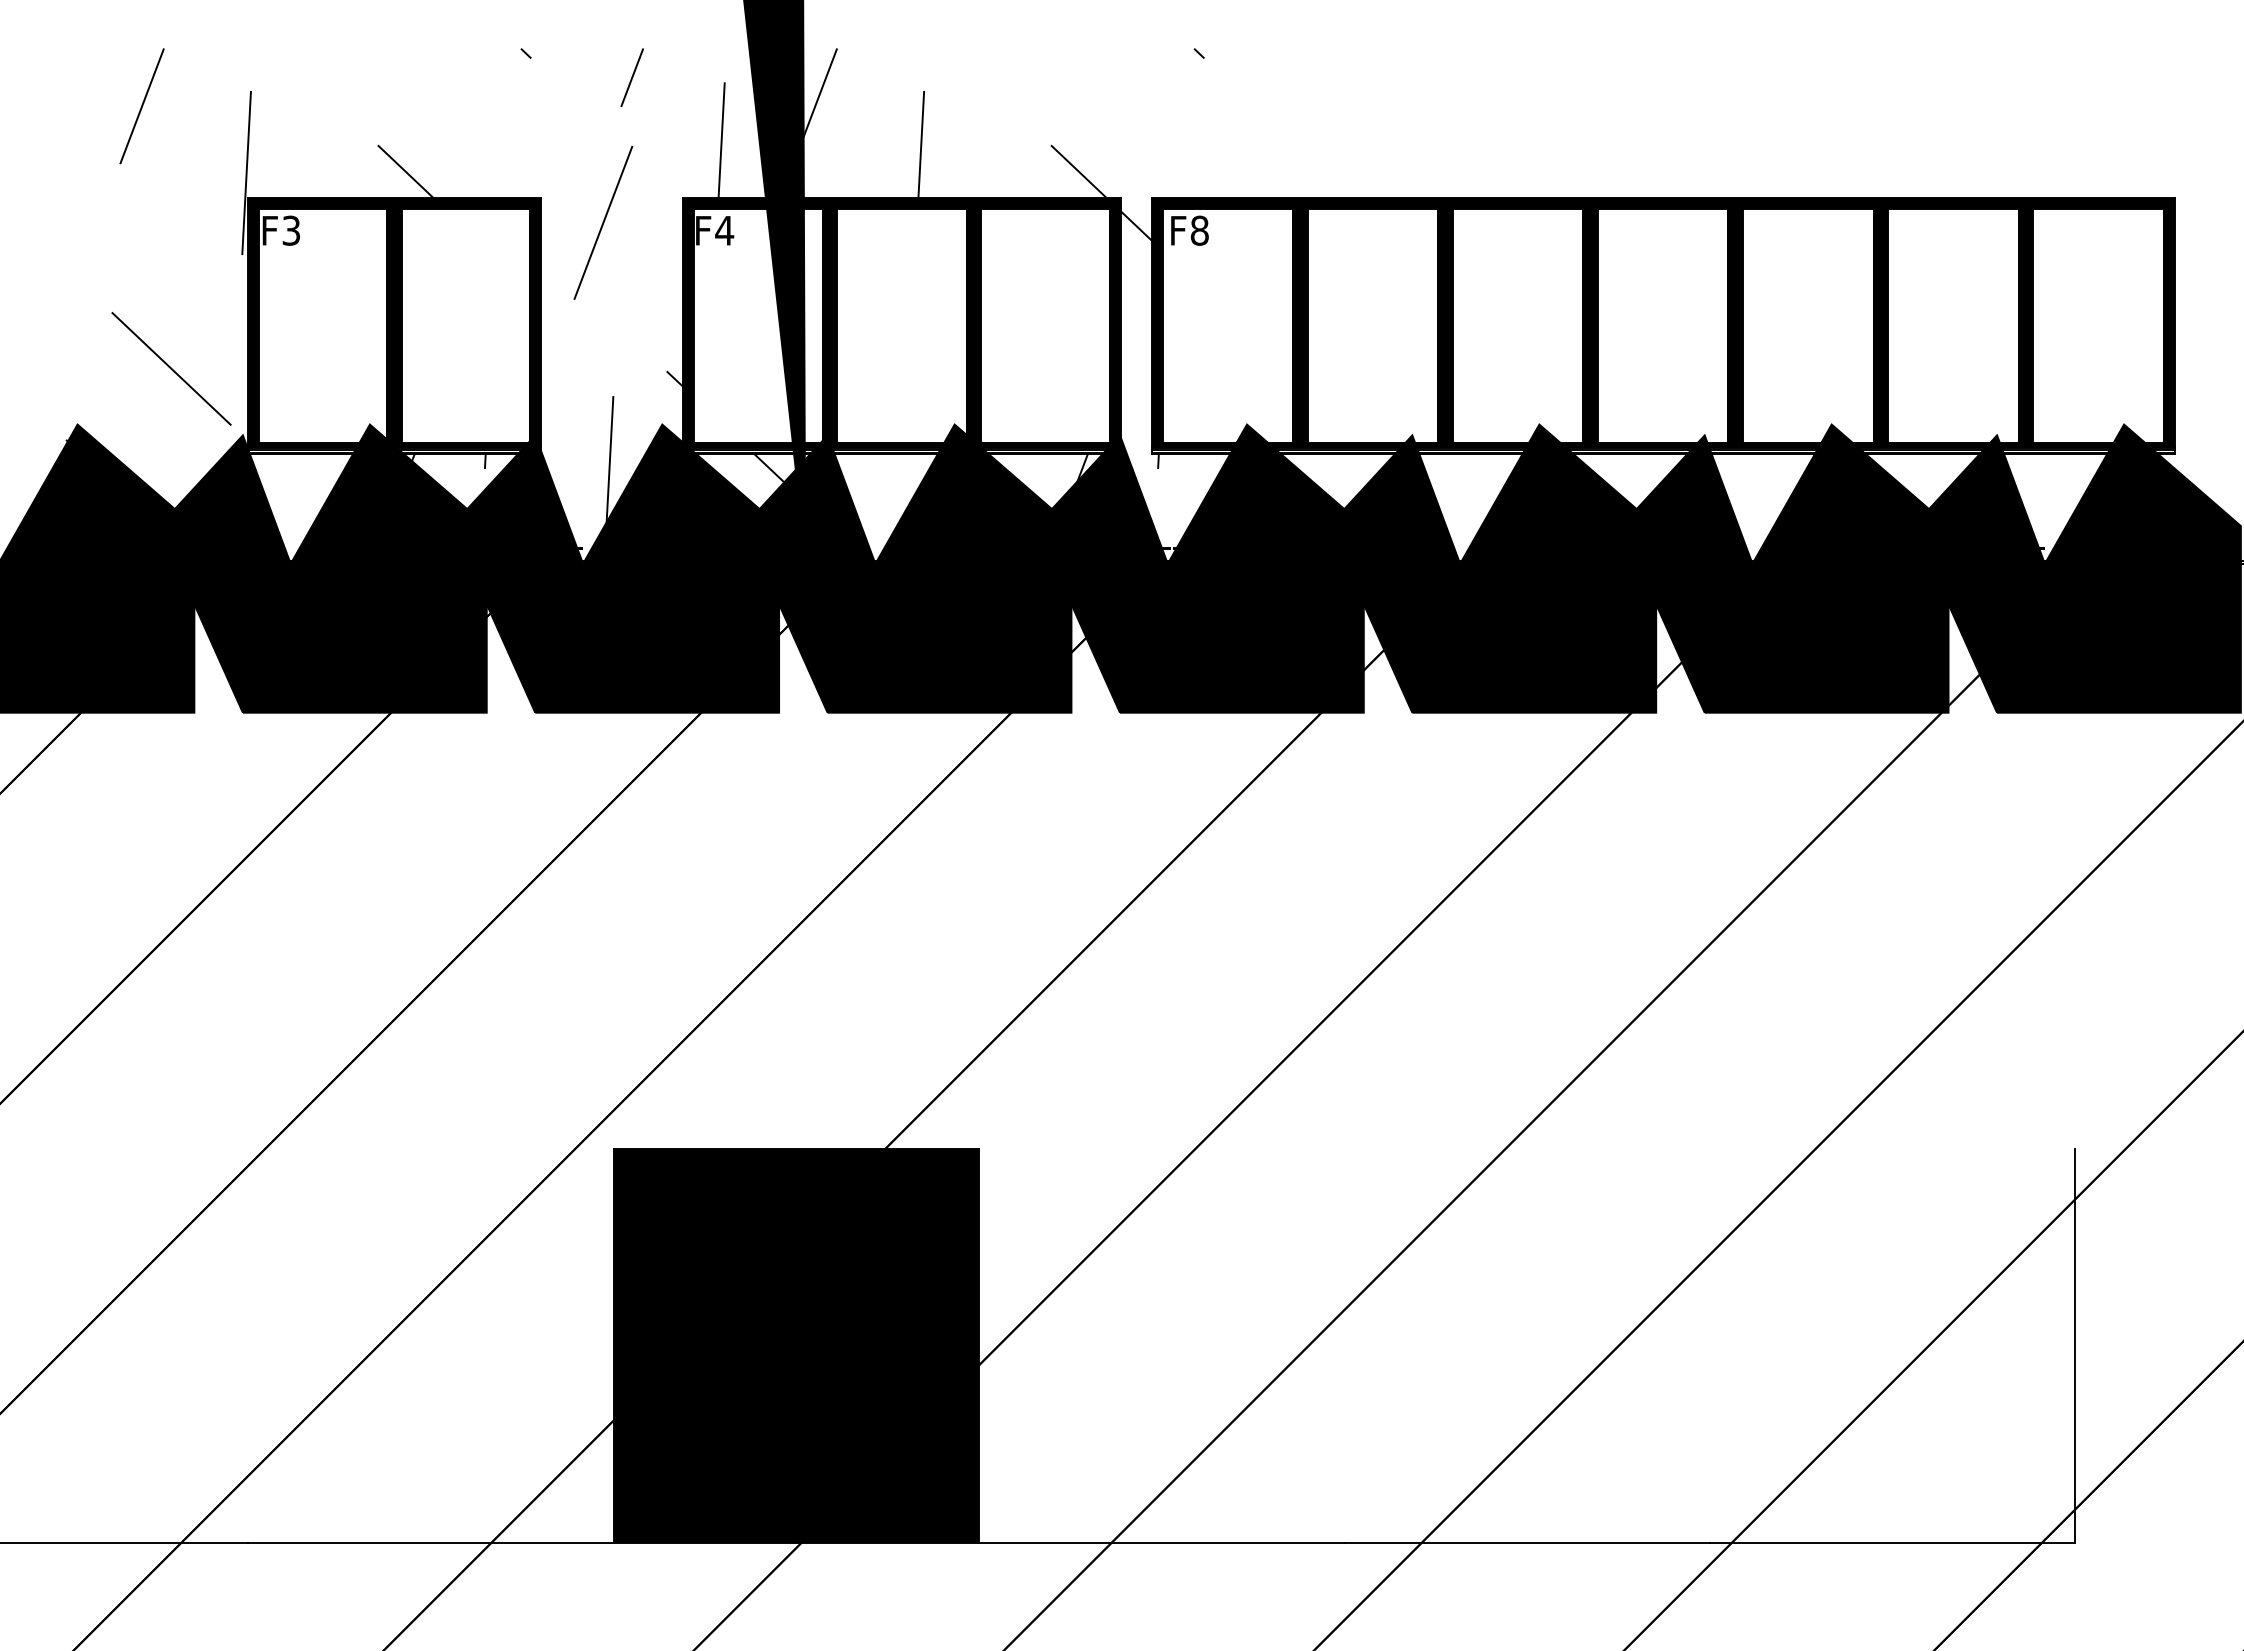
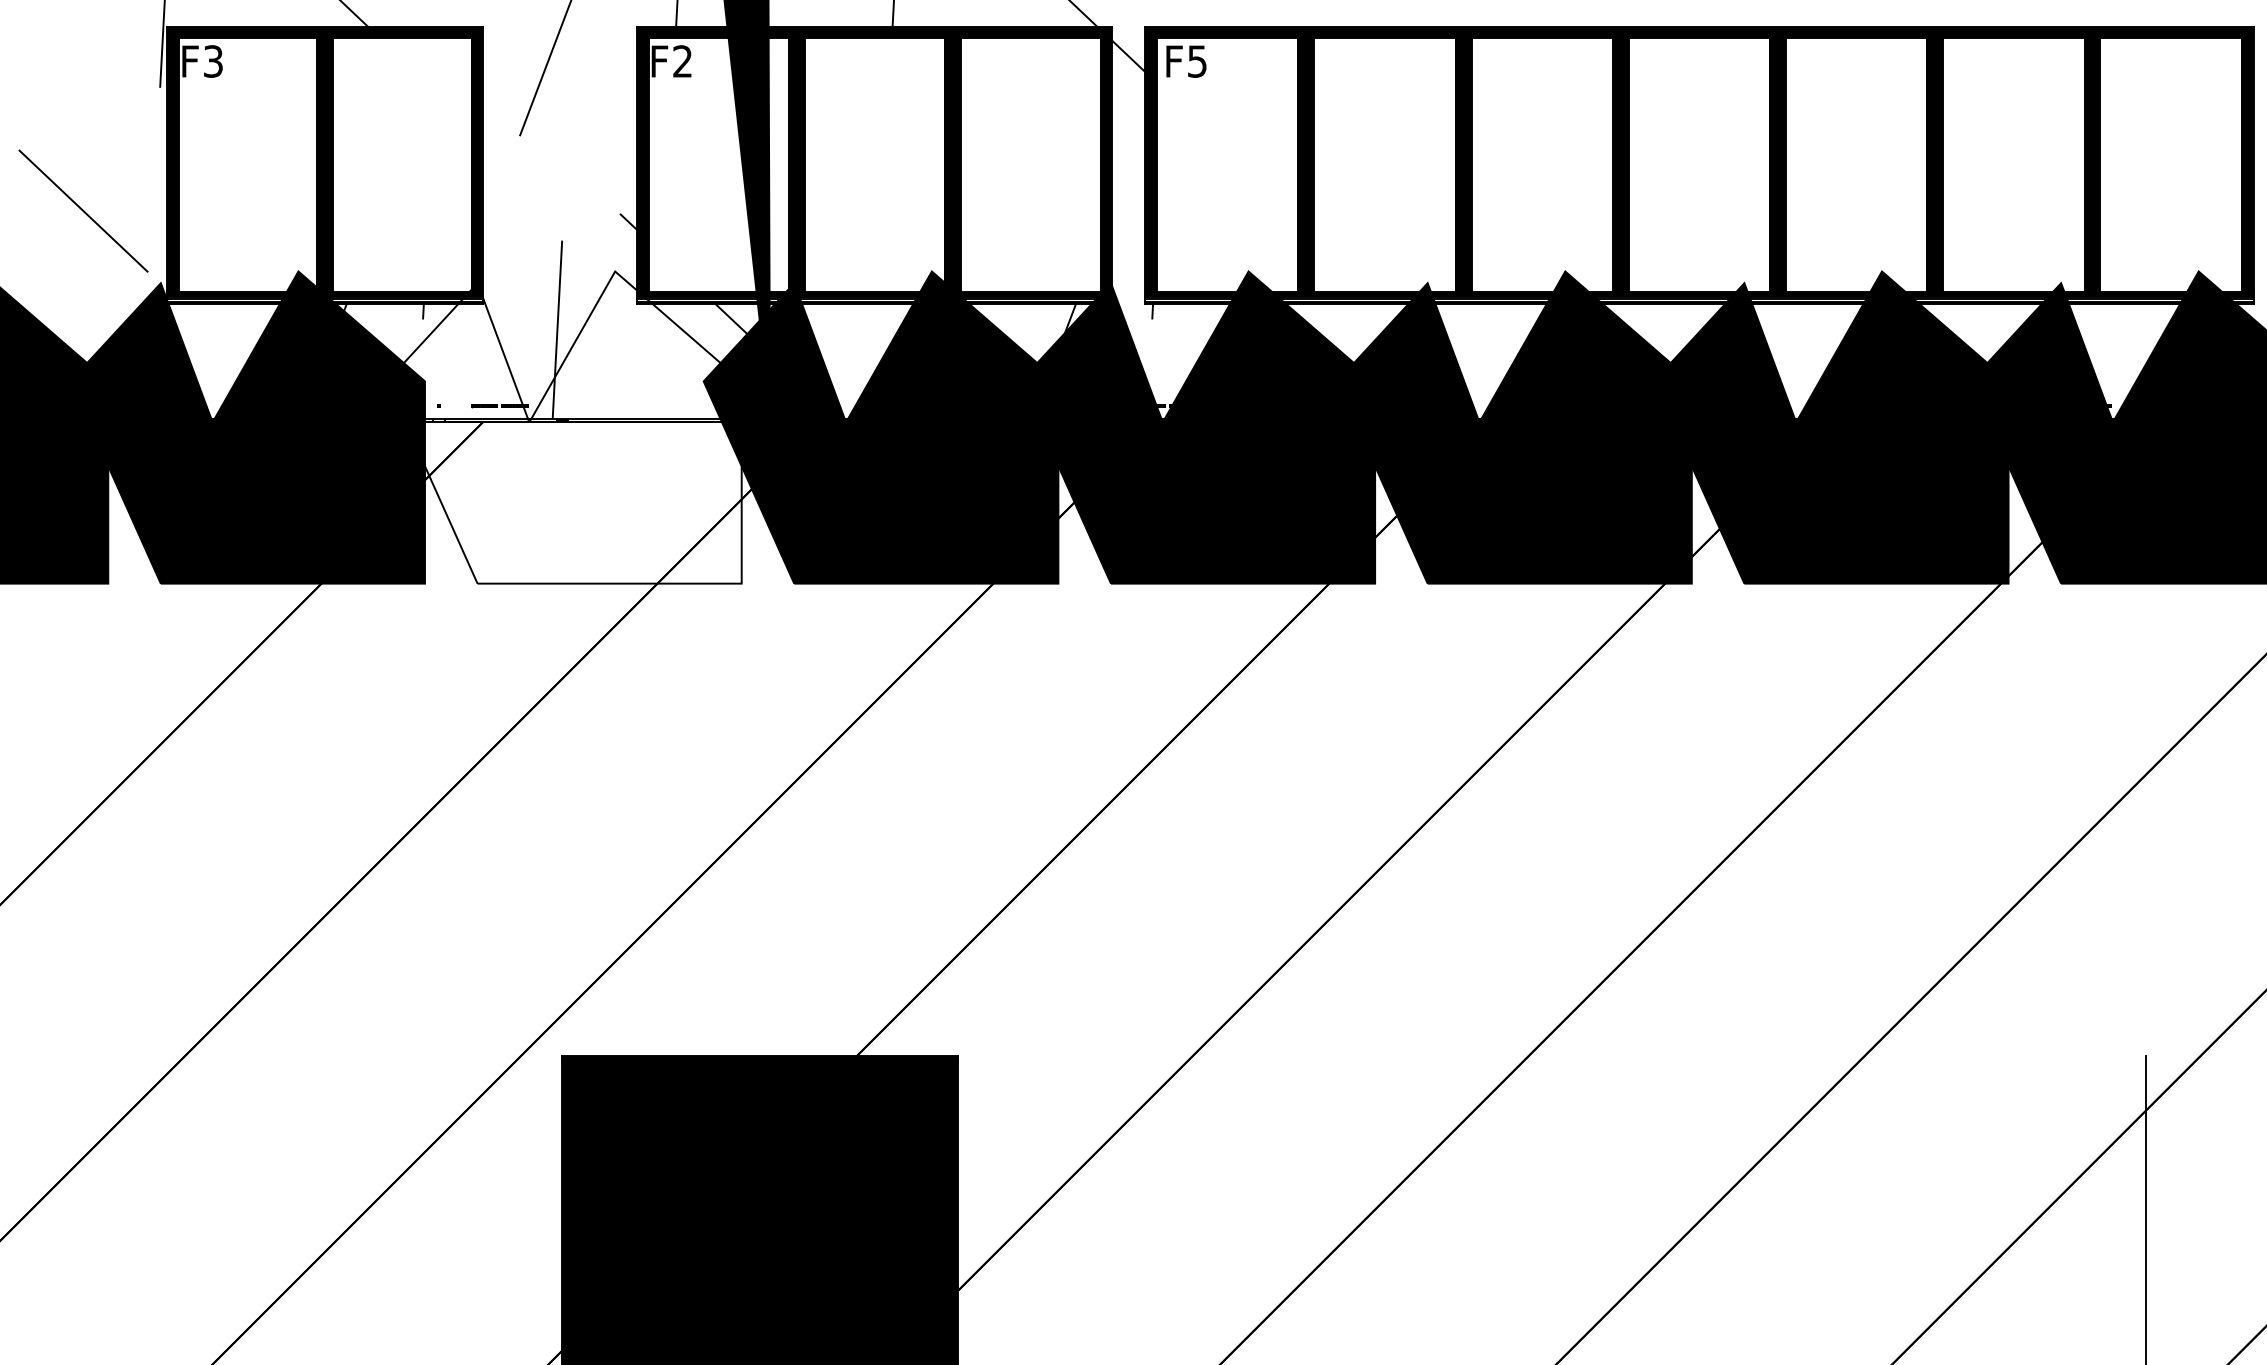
text: (724, 230) -> (682, 61), F4 -> F2
text: (1199, 230) -> (1197, 61), F8 -> F5
fill: (615, 568) -> (564, 427), removed

